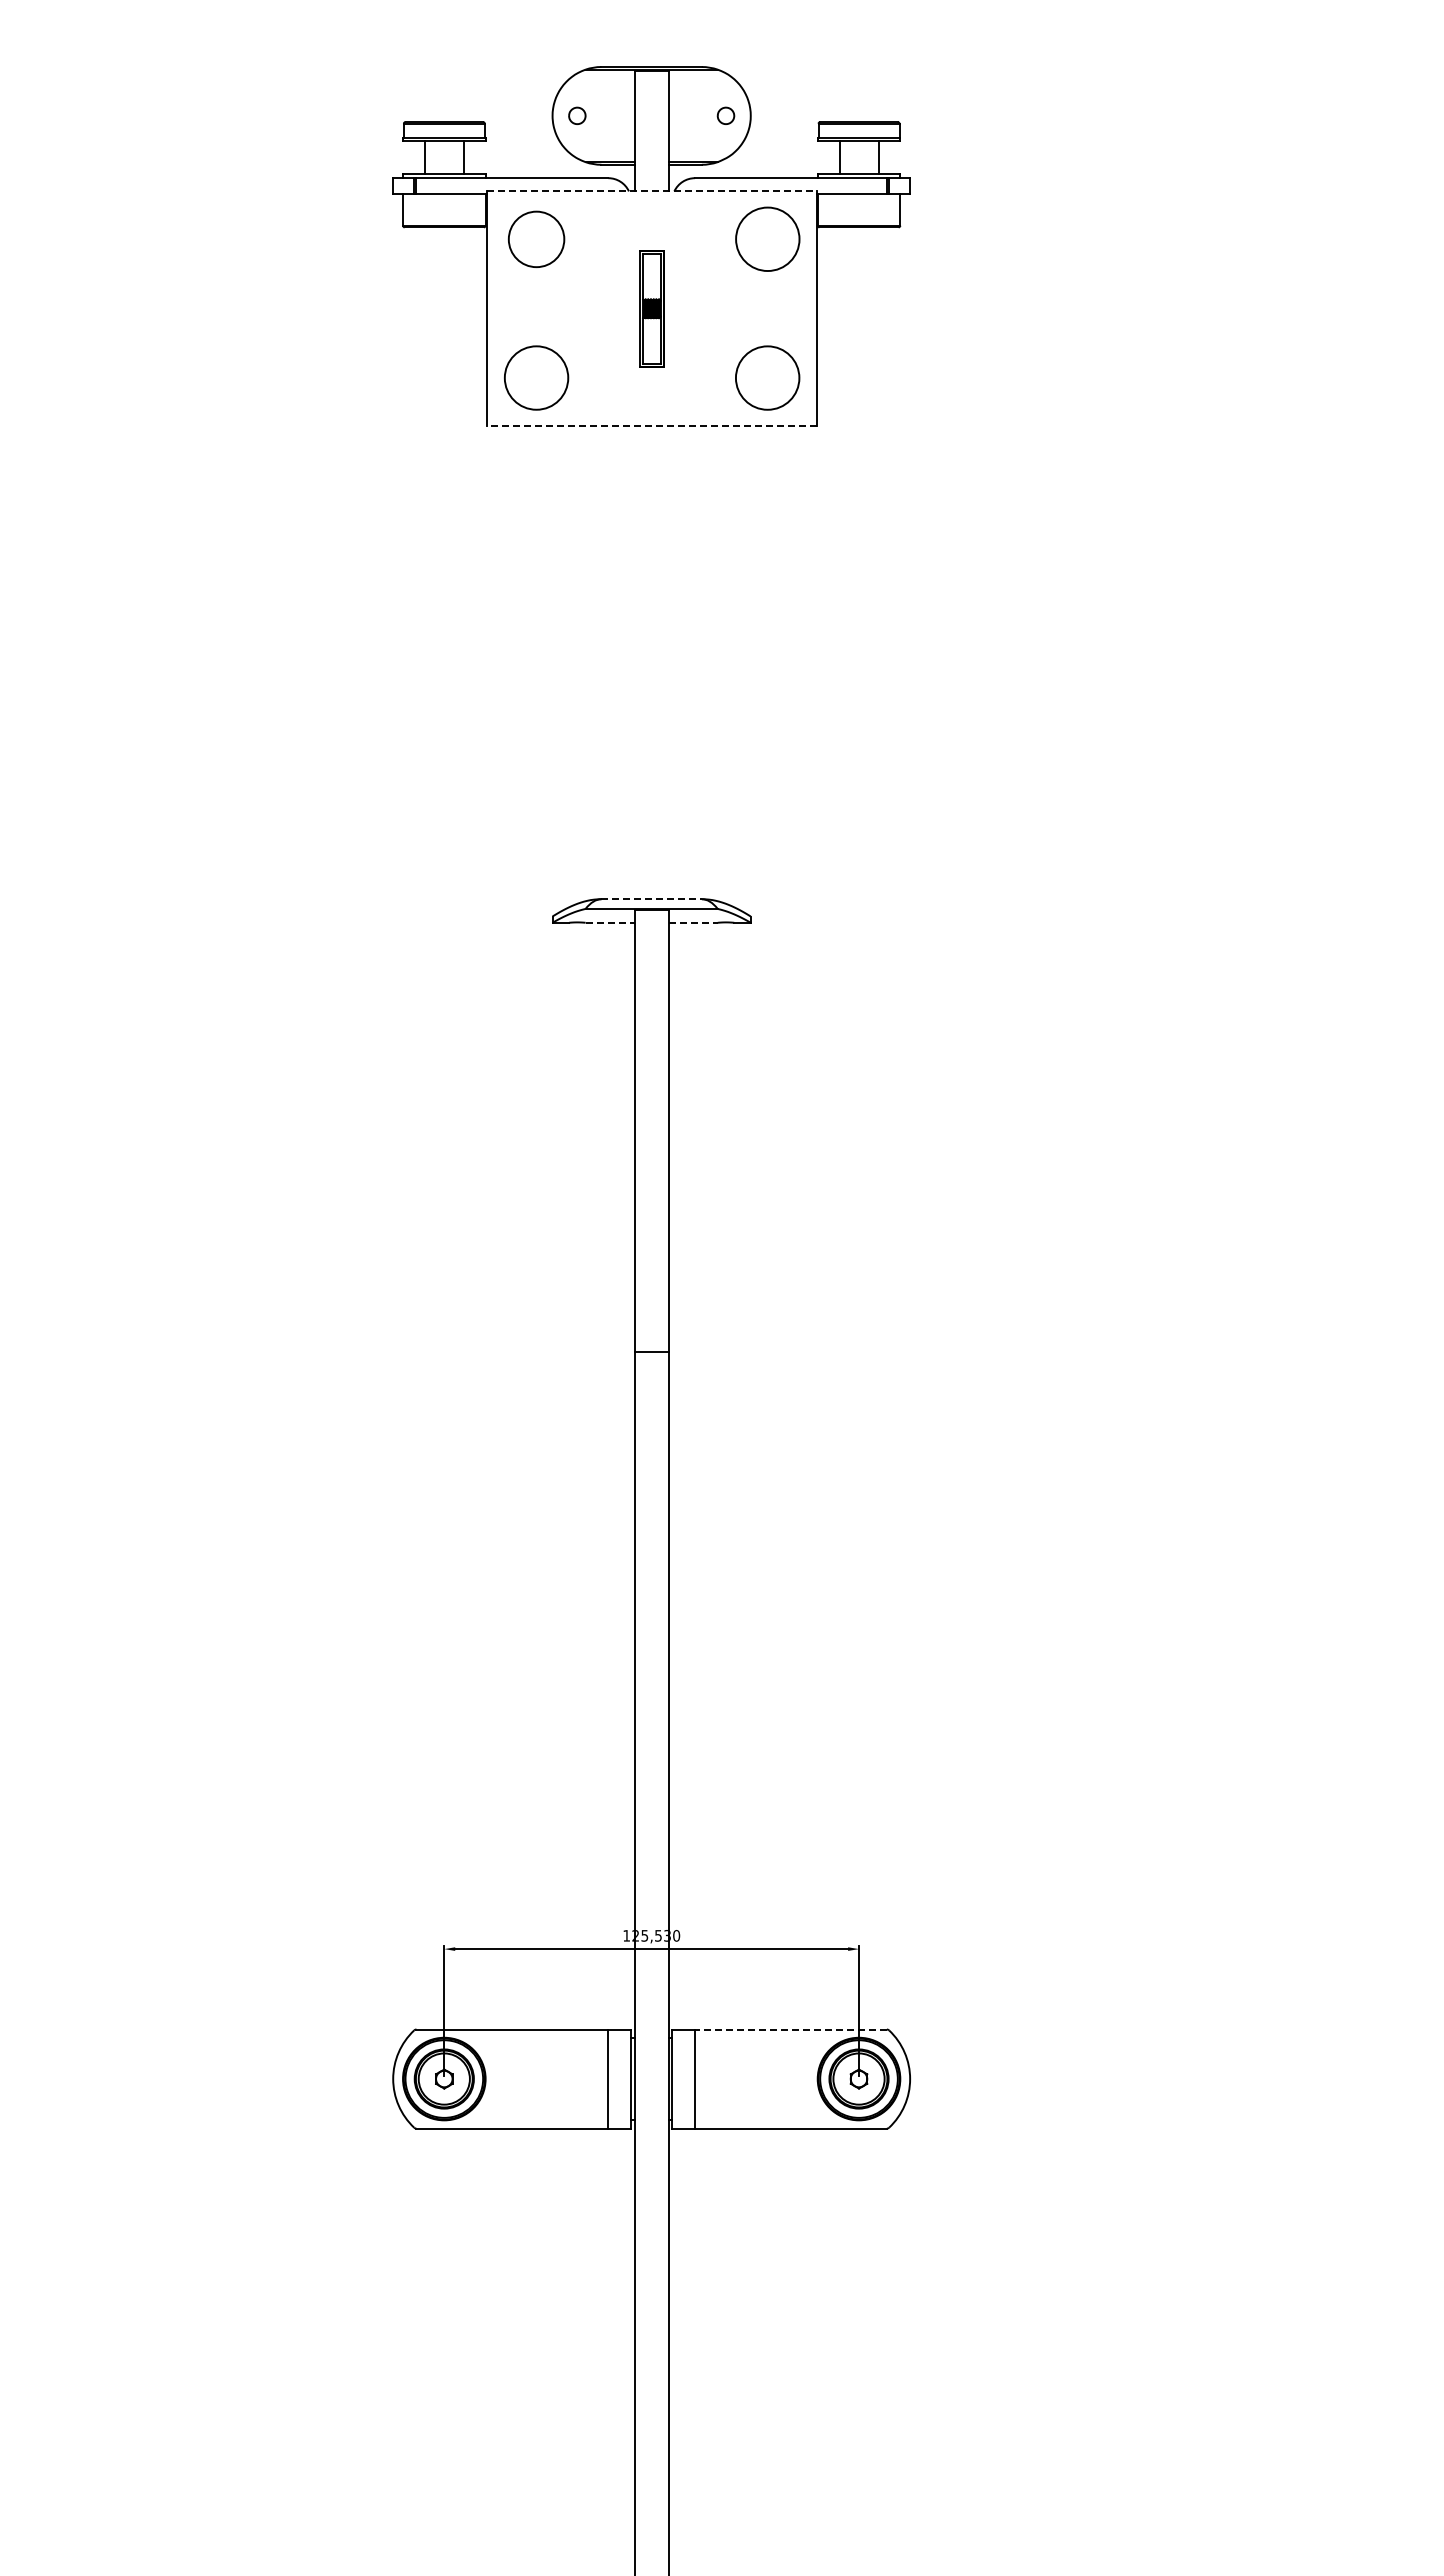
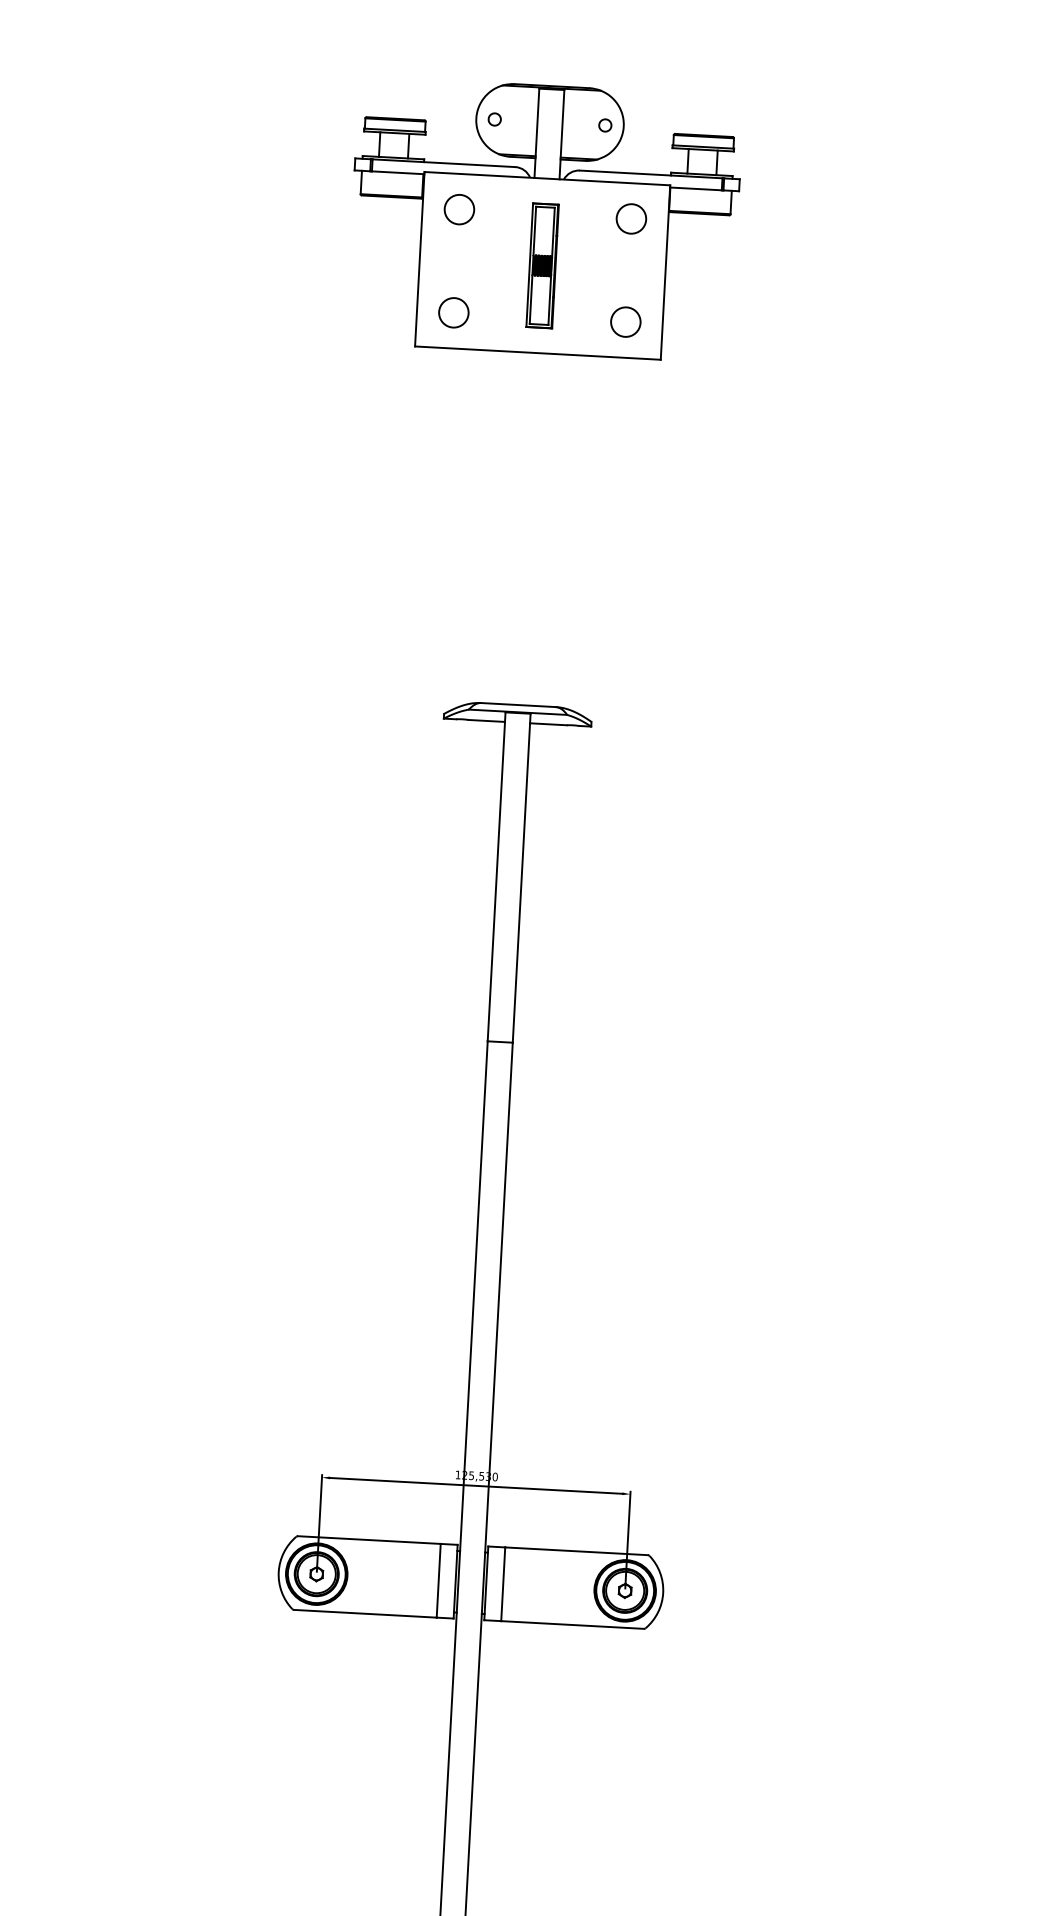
line: (652, 191) -> (547, 178), dashed -> solid
circle: (536, 238) -> (459, 209), size x0.71
circle: (767, 239) -> (631, 219), size x0.62
part: (652, 308) -> (542, 265), size x1.43
circle: (536, 377) -> (453, 312), size x0.62
circle: (767, 377) -> (625, 321), size x0.62
line: (651, 425) -> (537, 352), dashed -> solid
line: (652, 899) -> (519, 705), dashed -> solid
line: (610, 922) -> (486, 720), dashed -> solid
line: (693, 922) -> (548, 724), dashed -> solid
line: (790, 2029) -> (576, 1551), dashed -> solid

